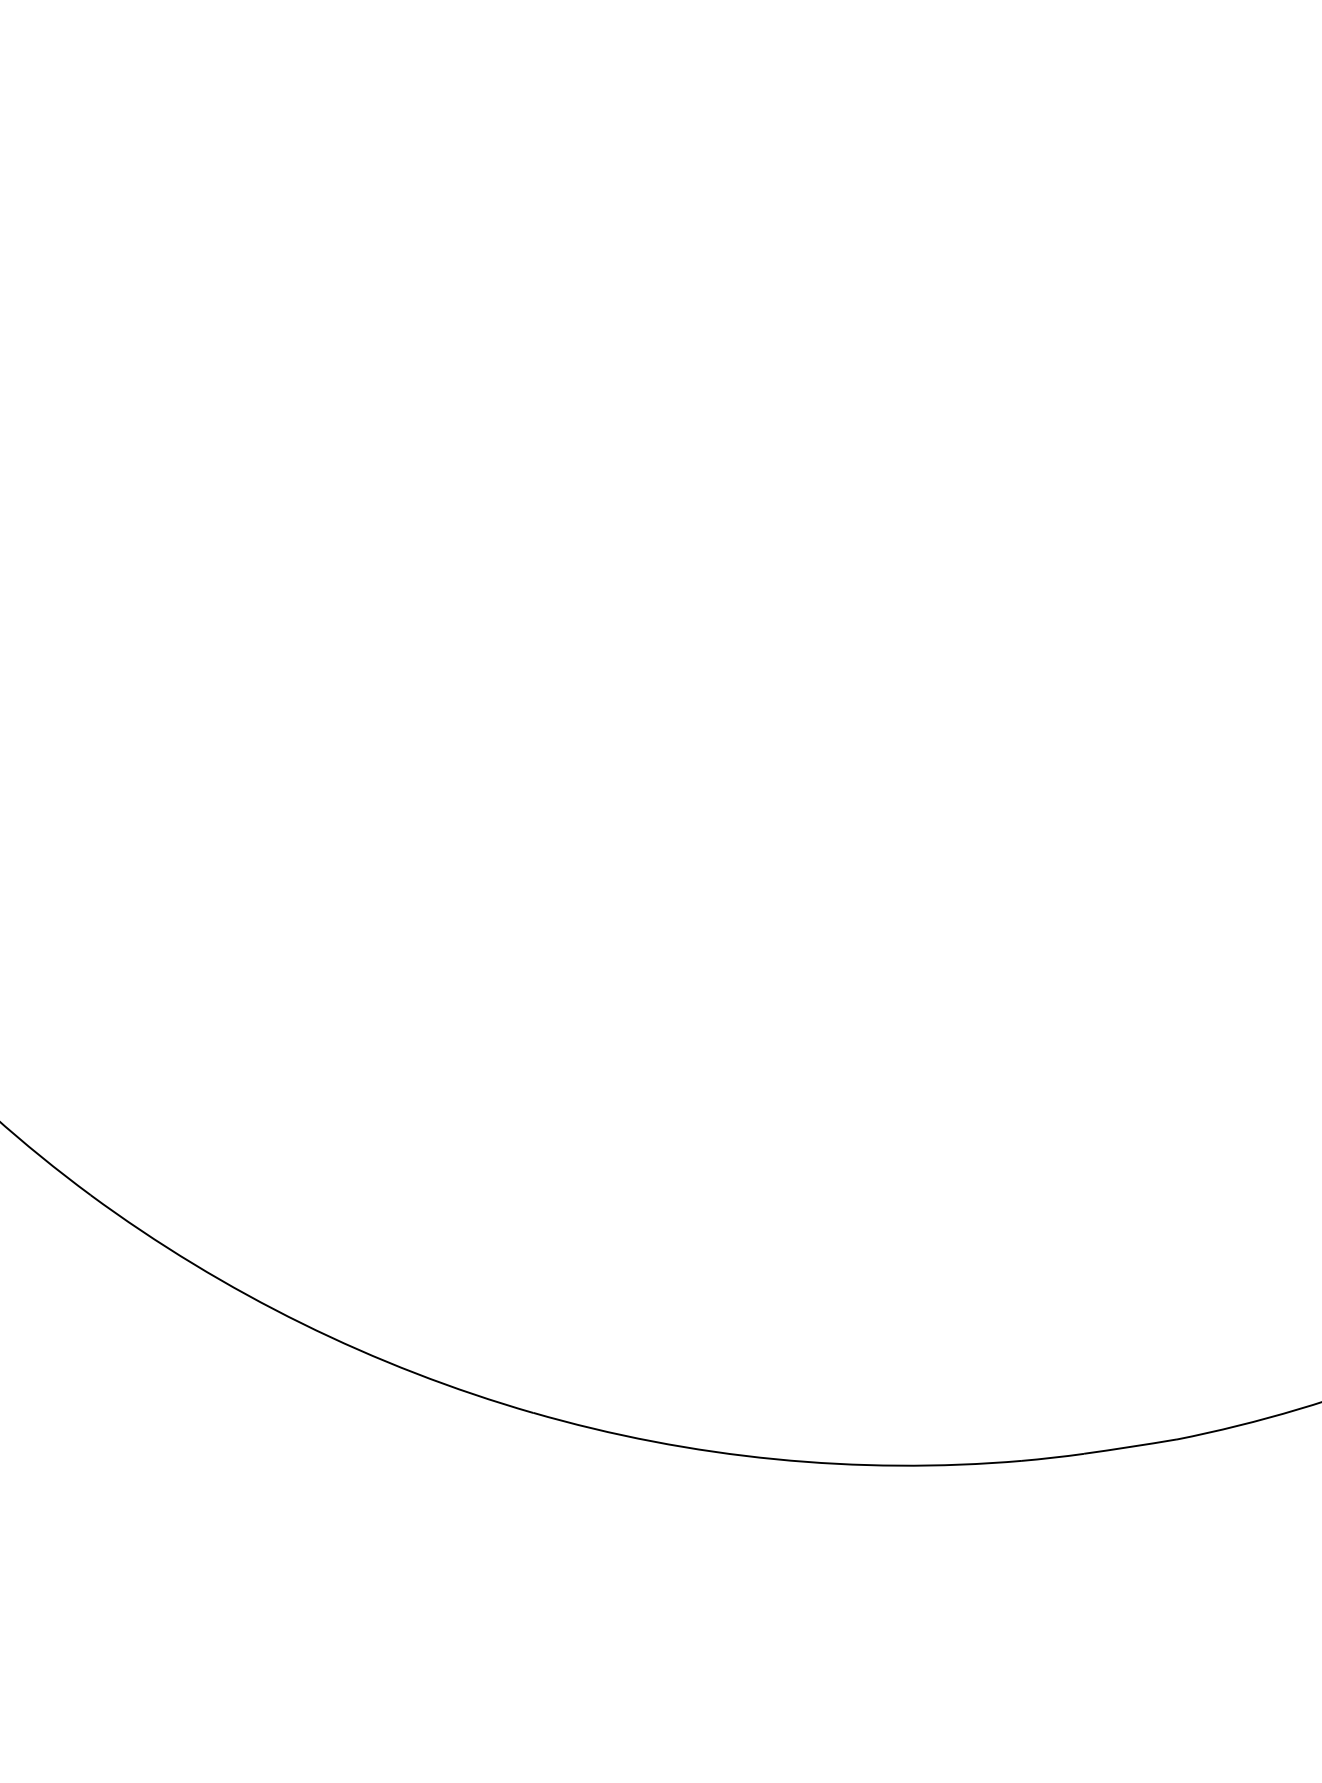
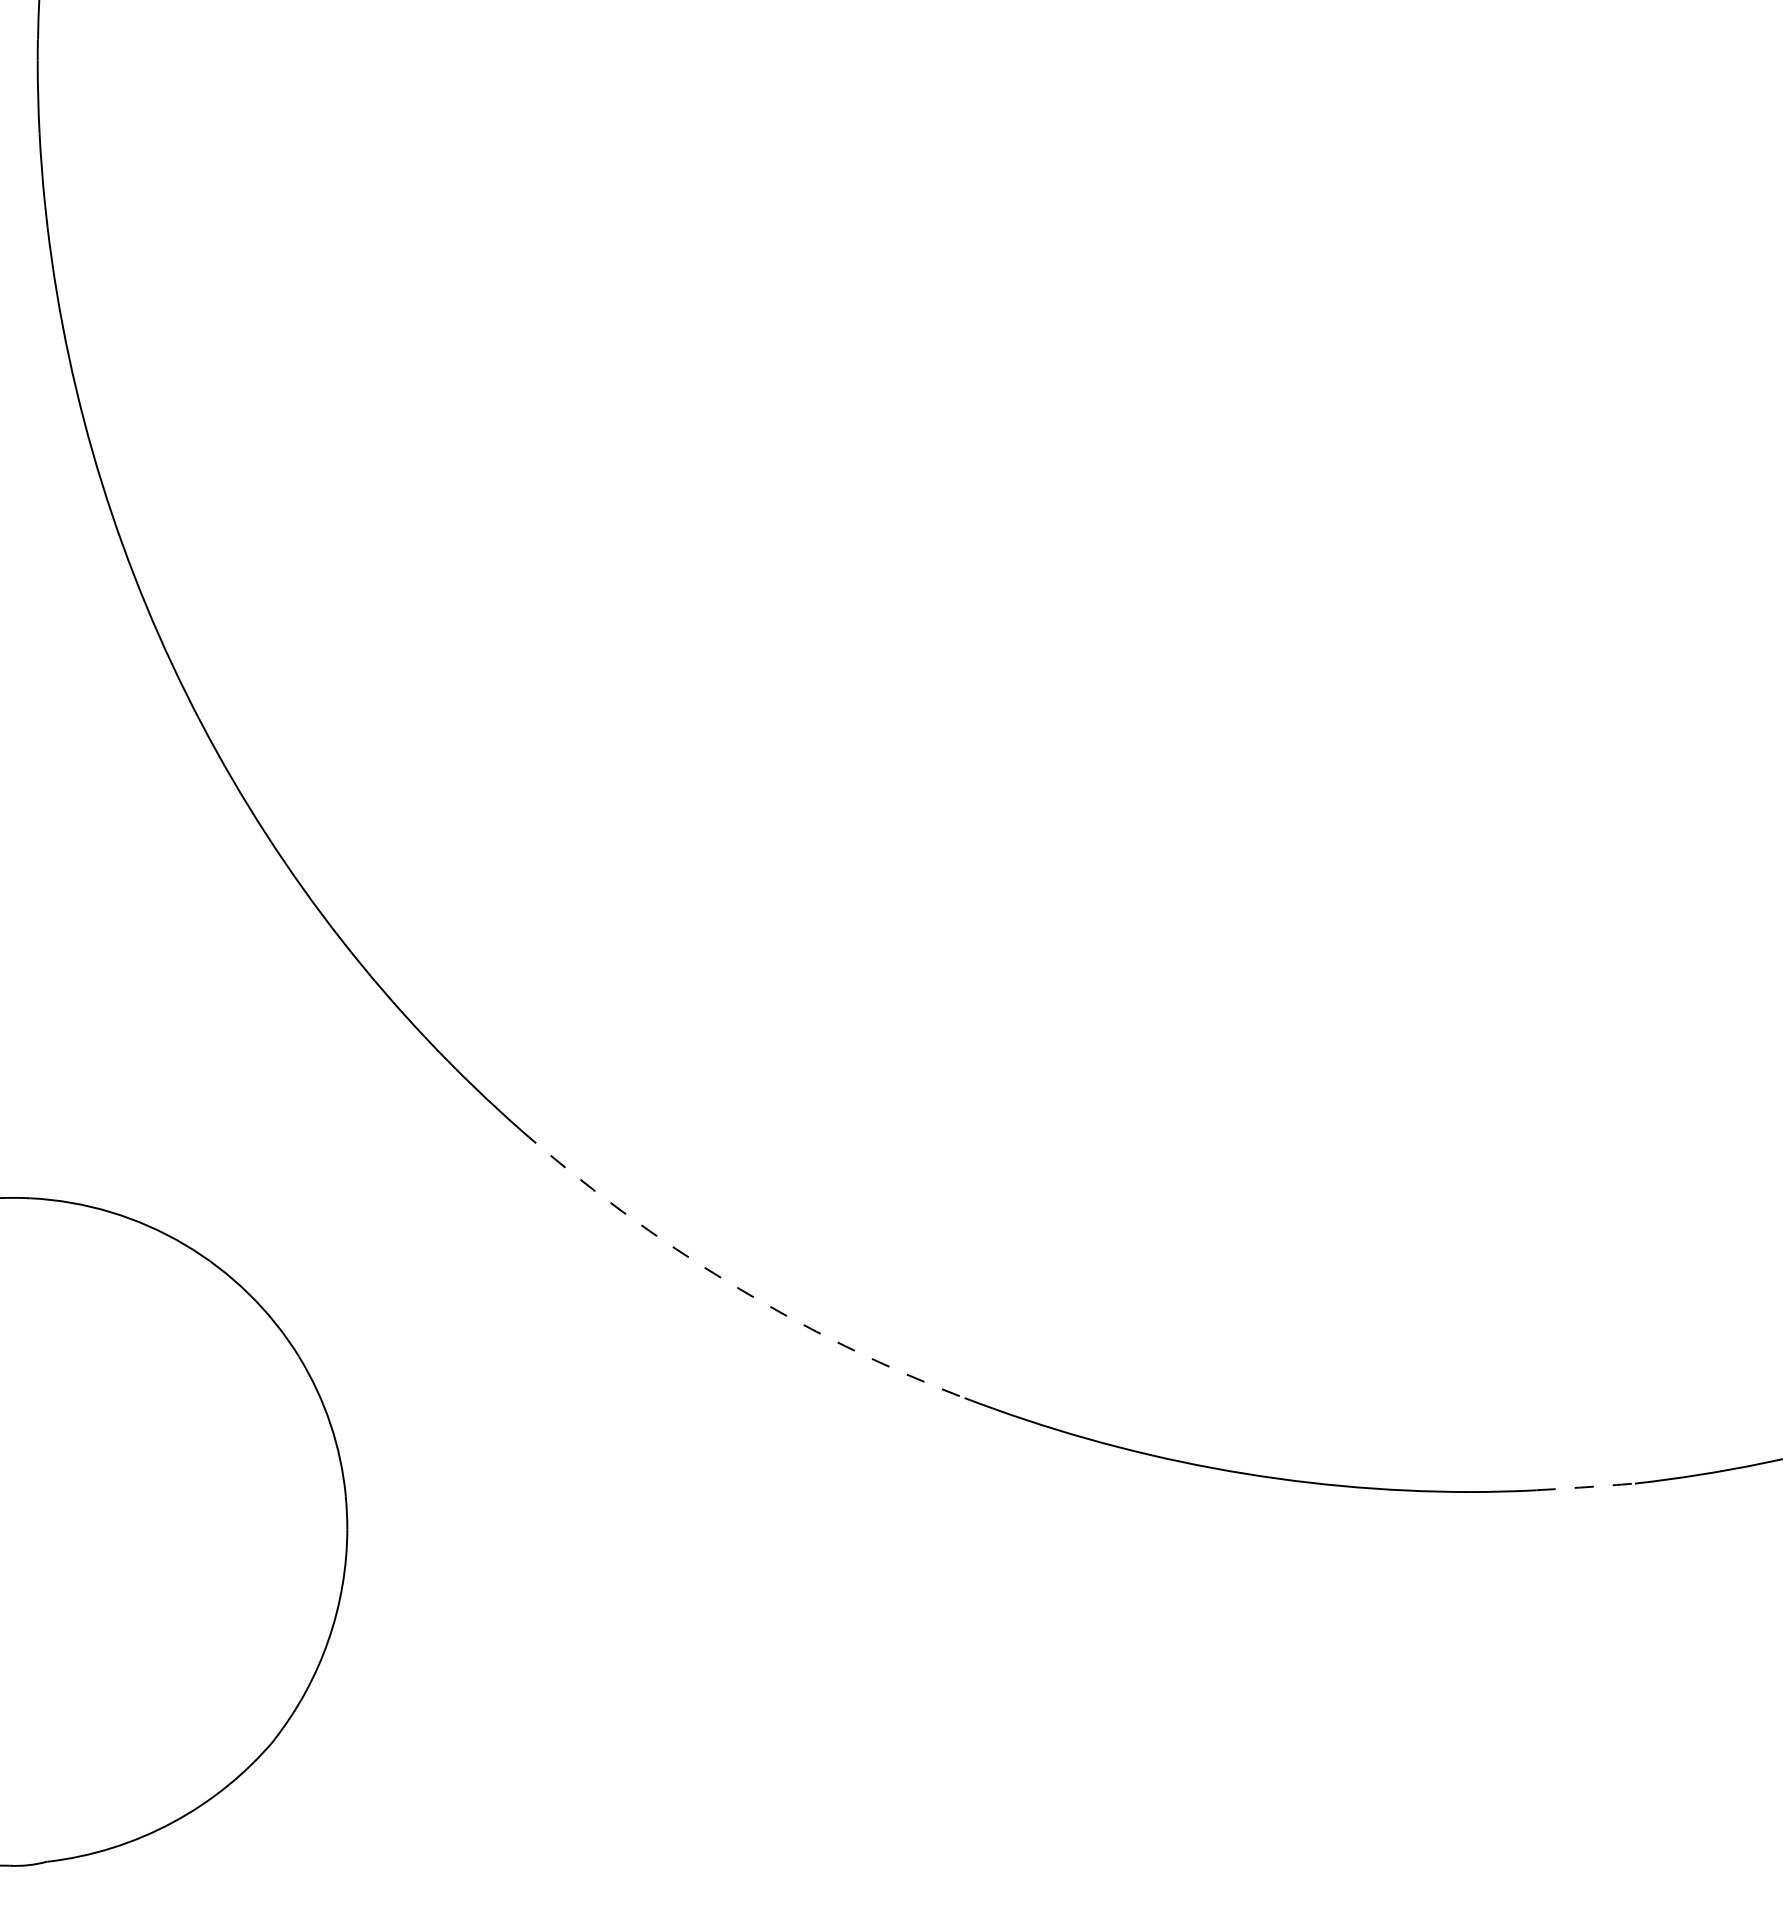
arc: (302, 1323) -> (731, 1284), solid -> dashed
arc: (1130, 1447) -> (1585, 1487), solid -> dashed

